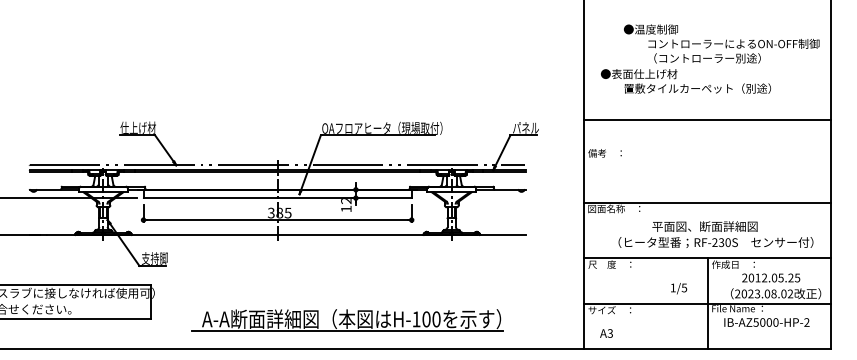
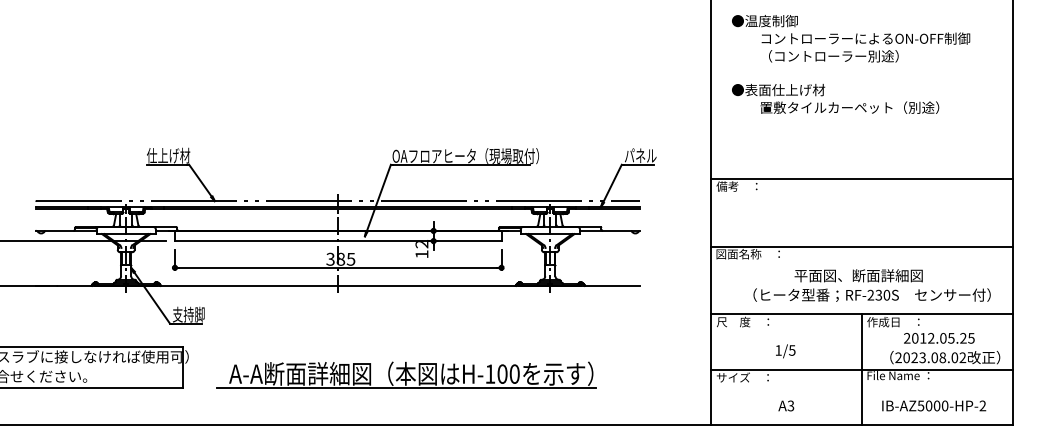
text: (721, 43) -> (850, 38), moved
line: (707, 119) -> (861, 178), moved
text: (679, 288) -> (786, 351), moved
part: (347, 320) -> (406, 375), moved
text: (766, 322) -> (933, 405), moved
text: (606, 333) -> (786, 405), moved

